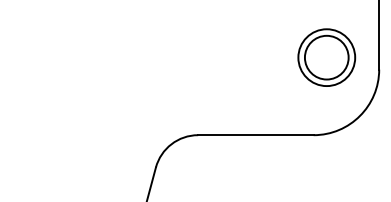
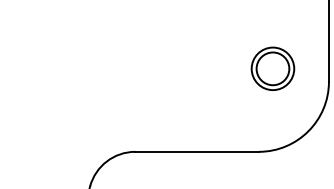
part: (326, 57) -> (272, 68), size x0.7

